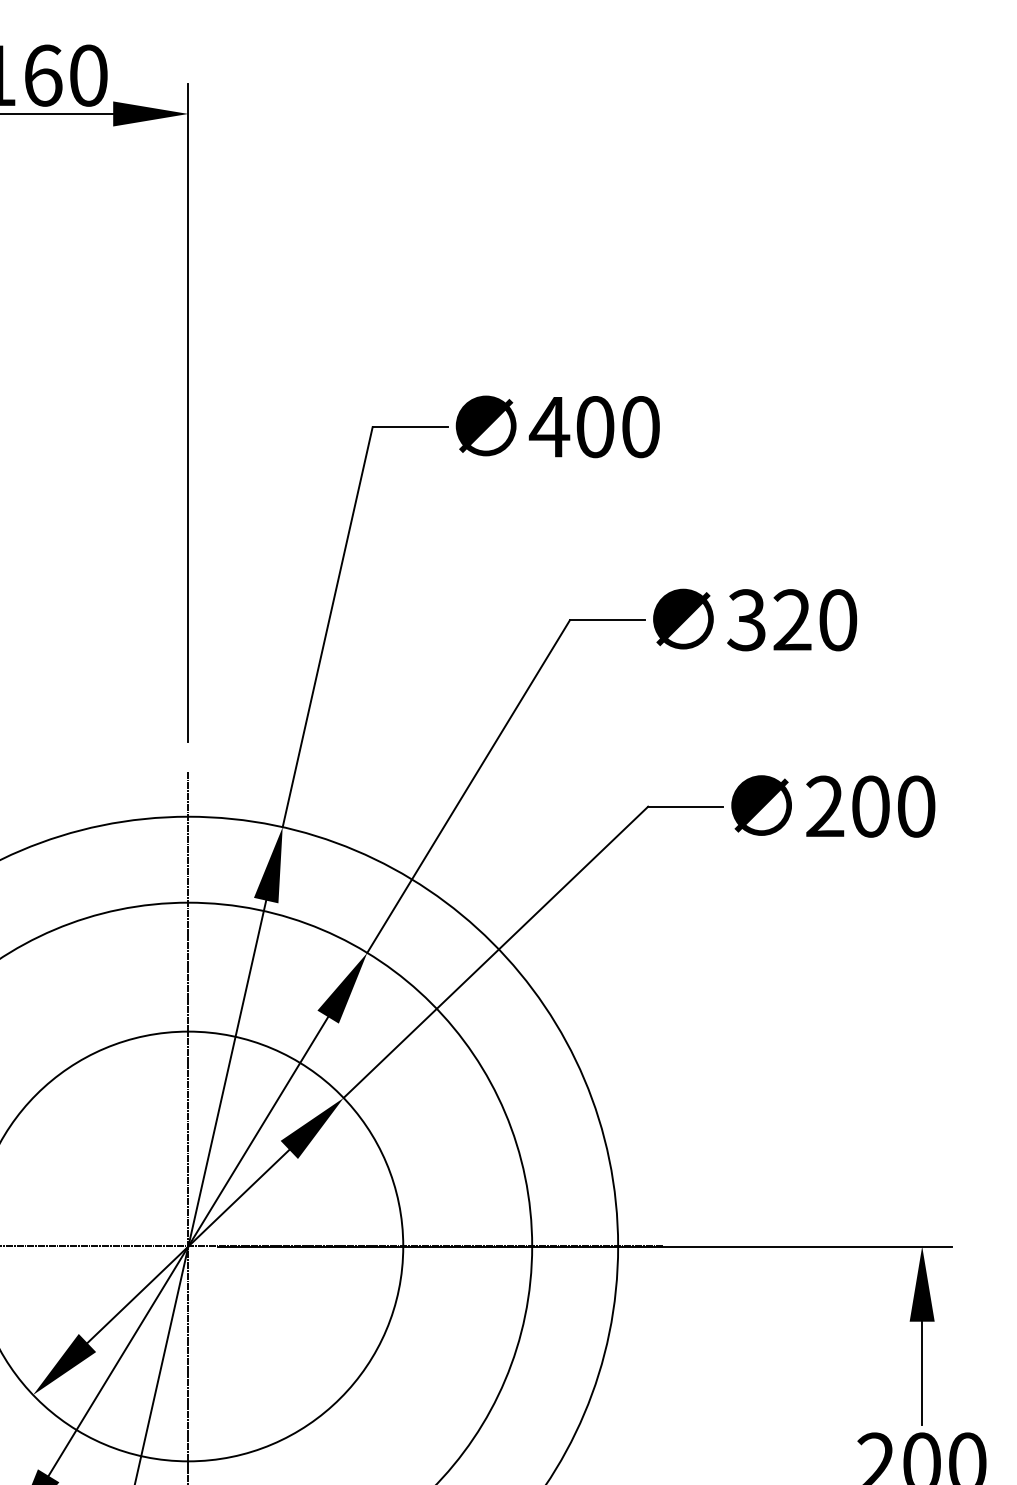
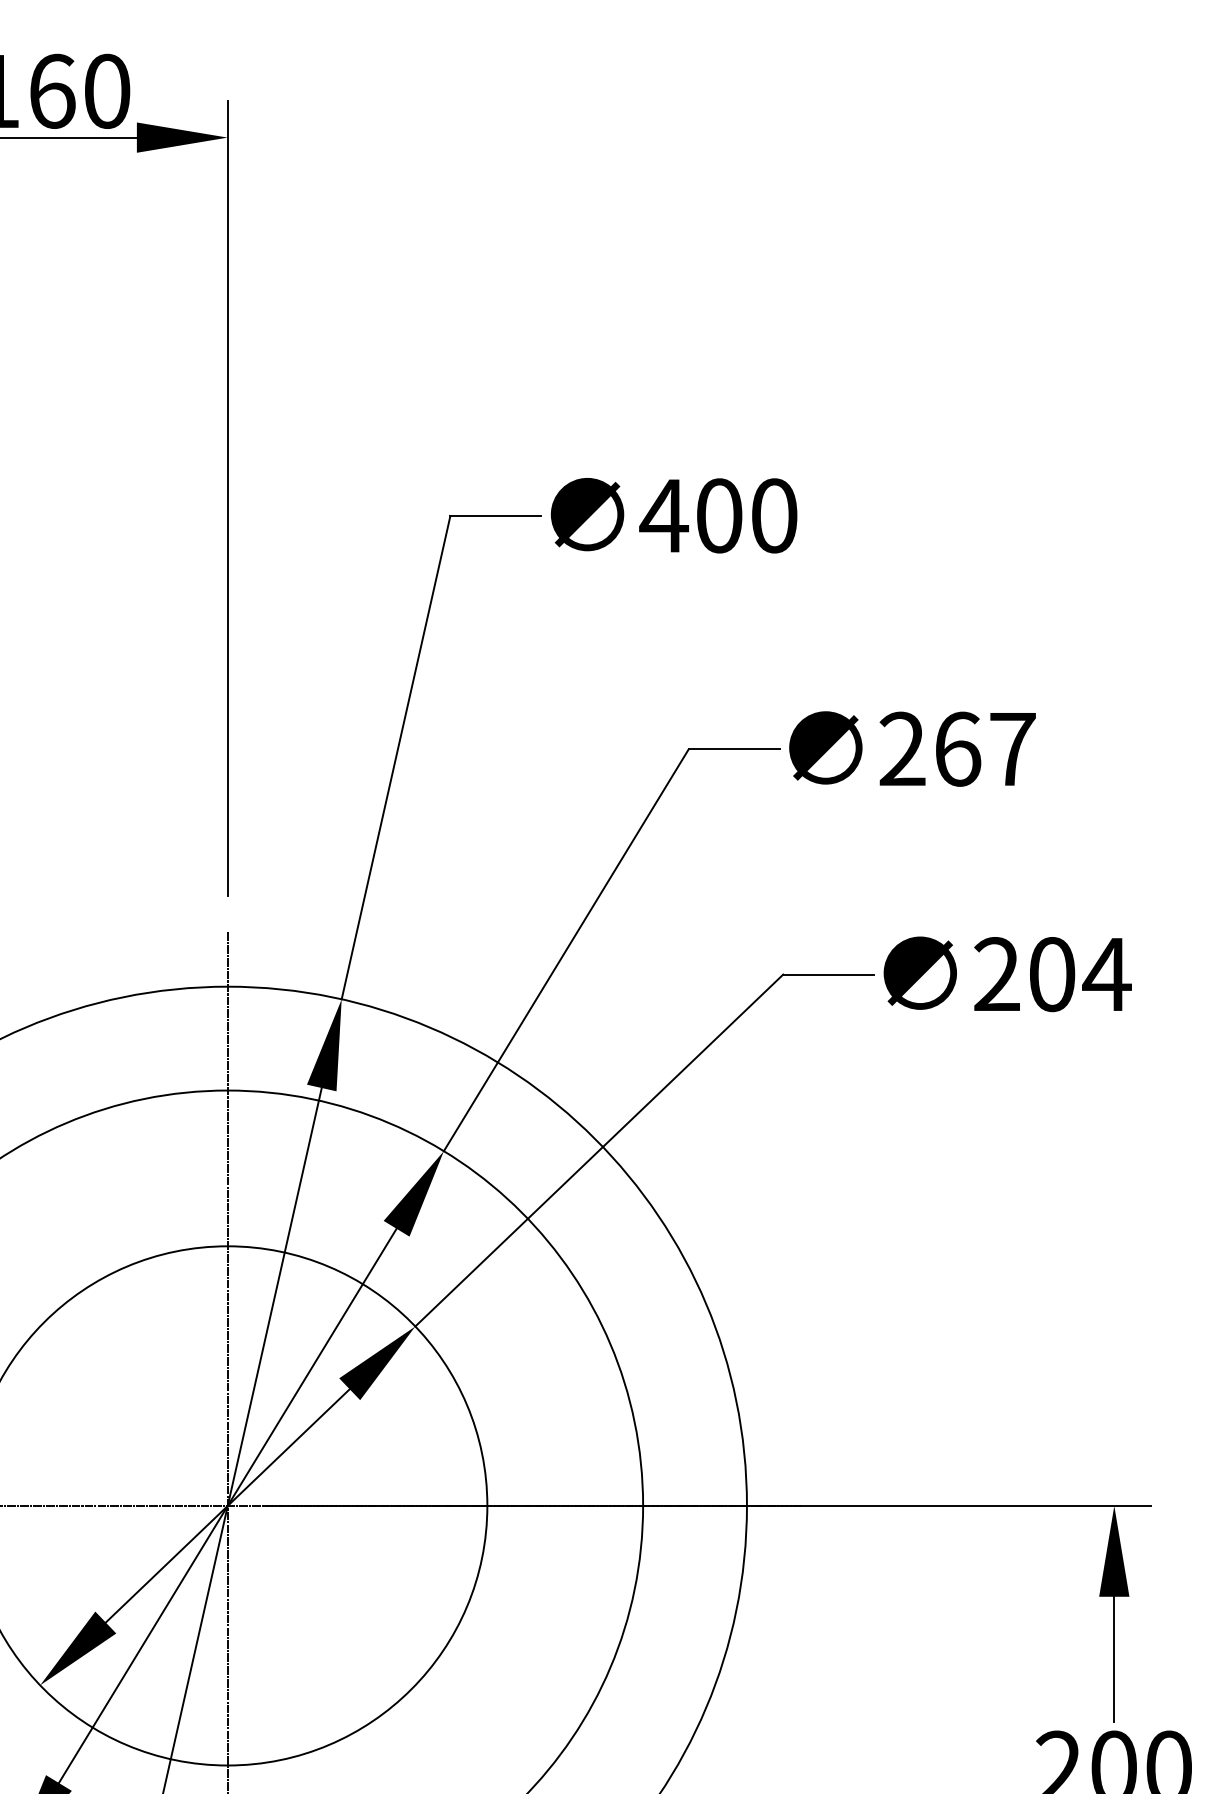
text: (791, 619) -> (956, 748), 320 -> 267
text: (915, 806) -> (1106, 974), 200 -> 204

